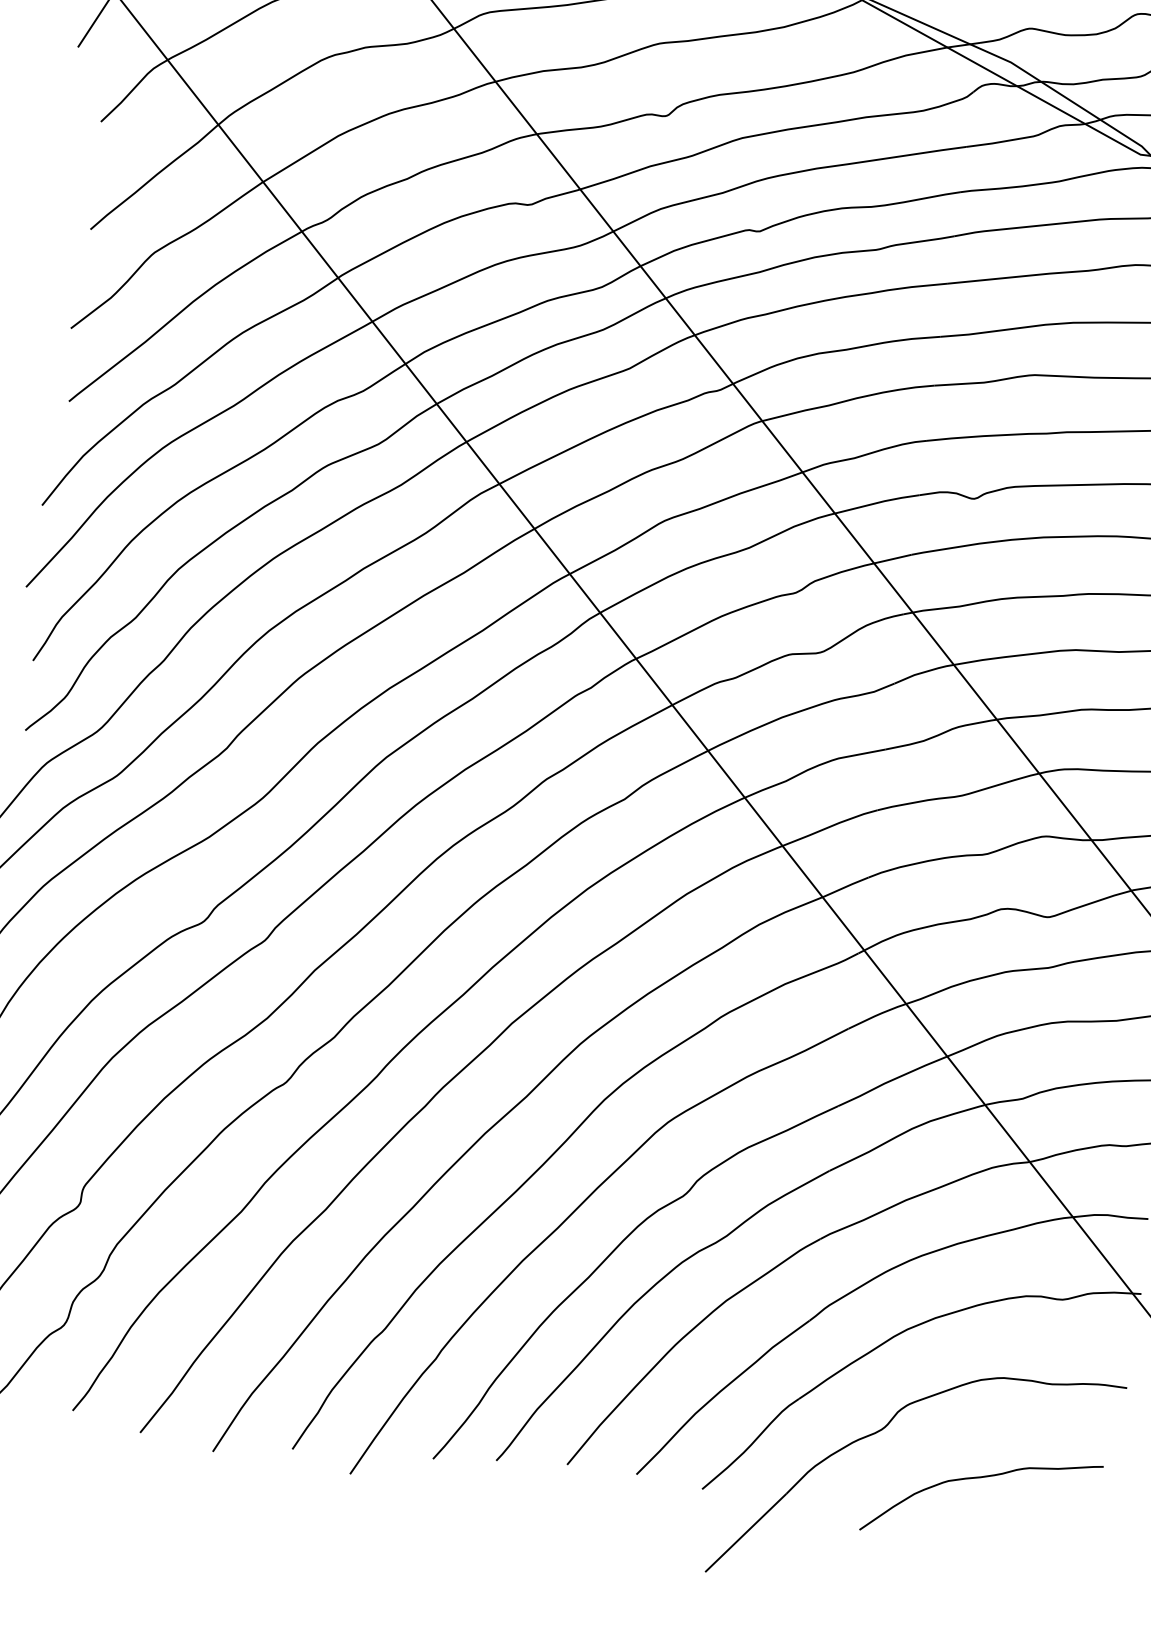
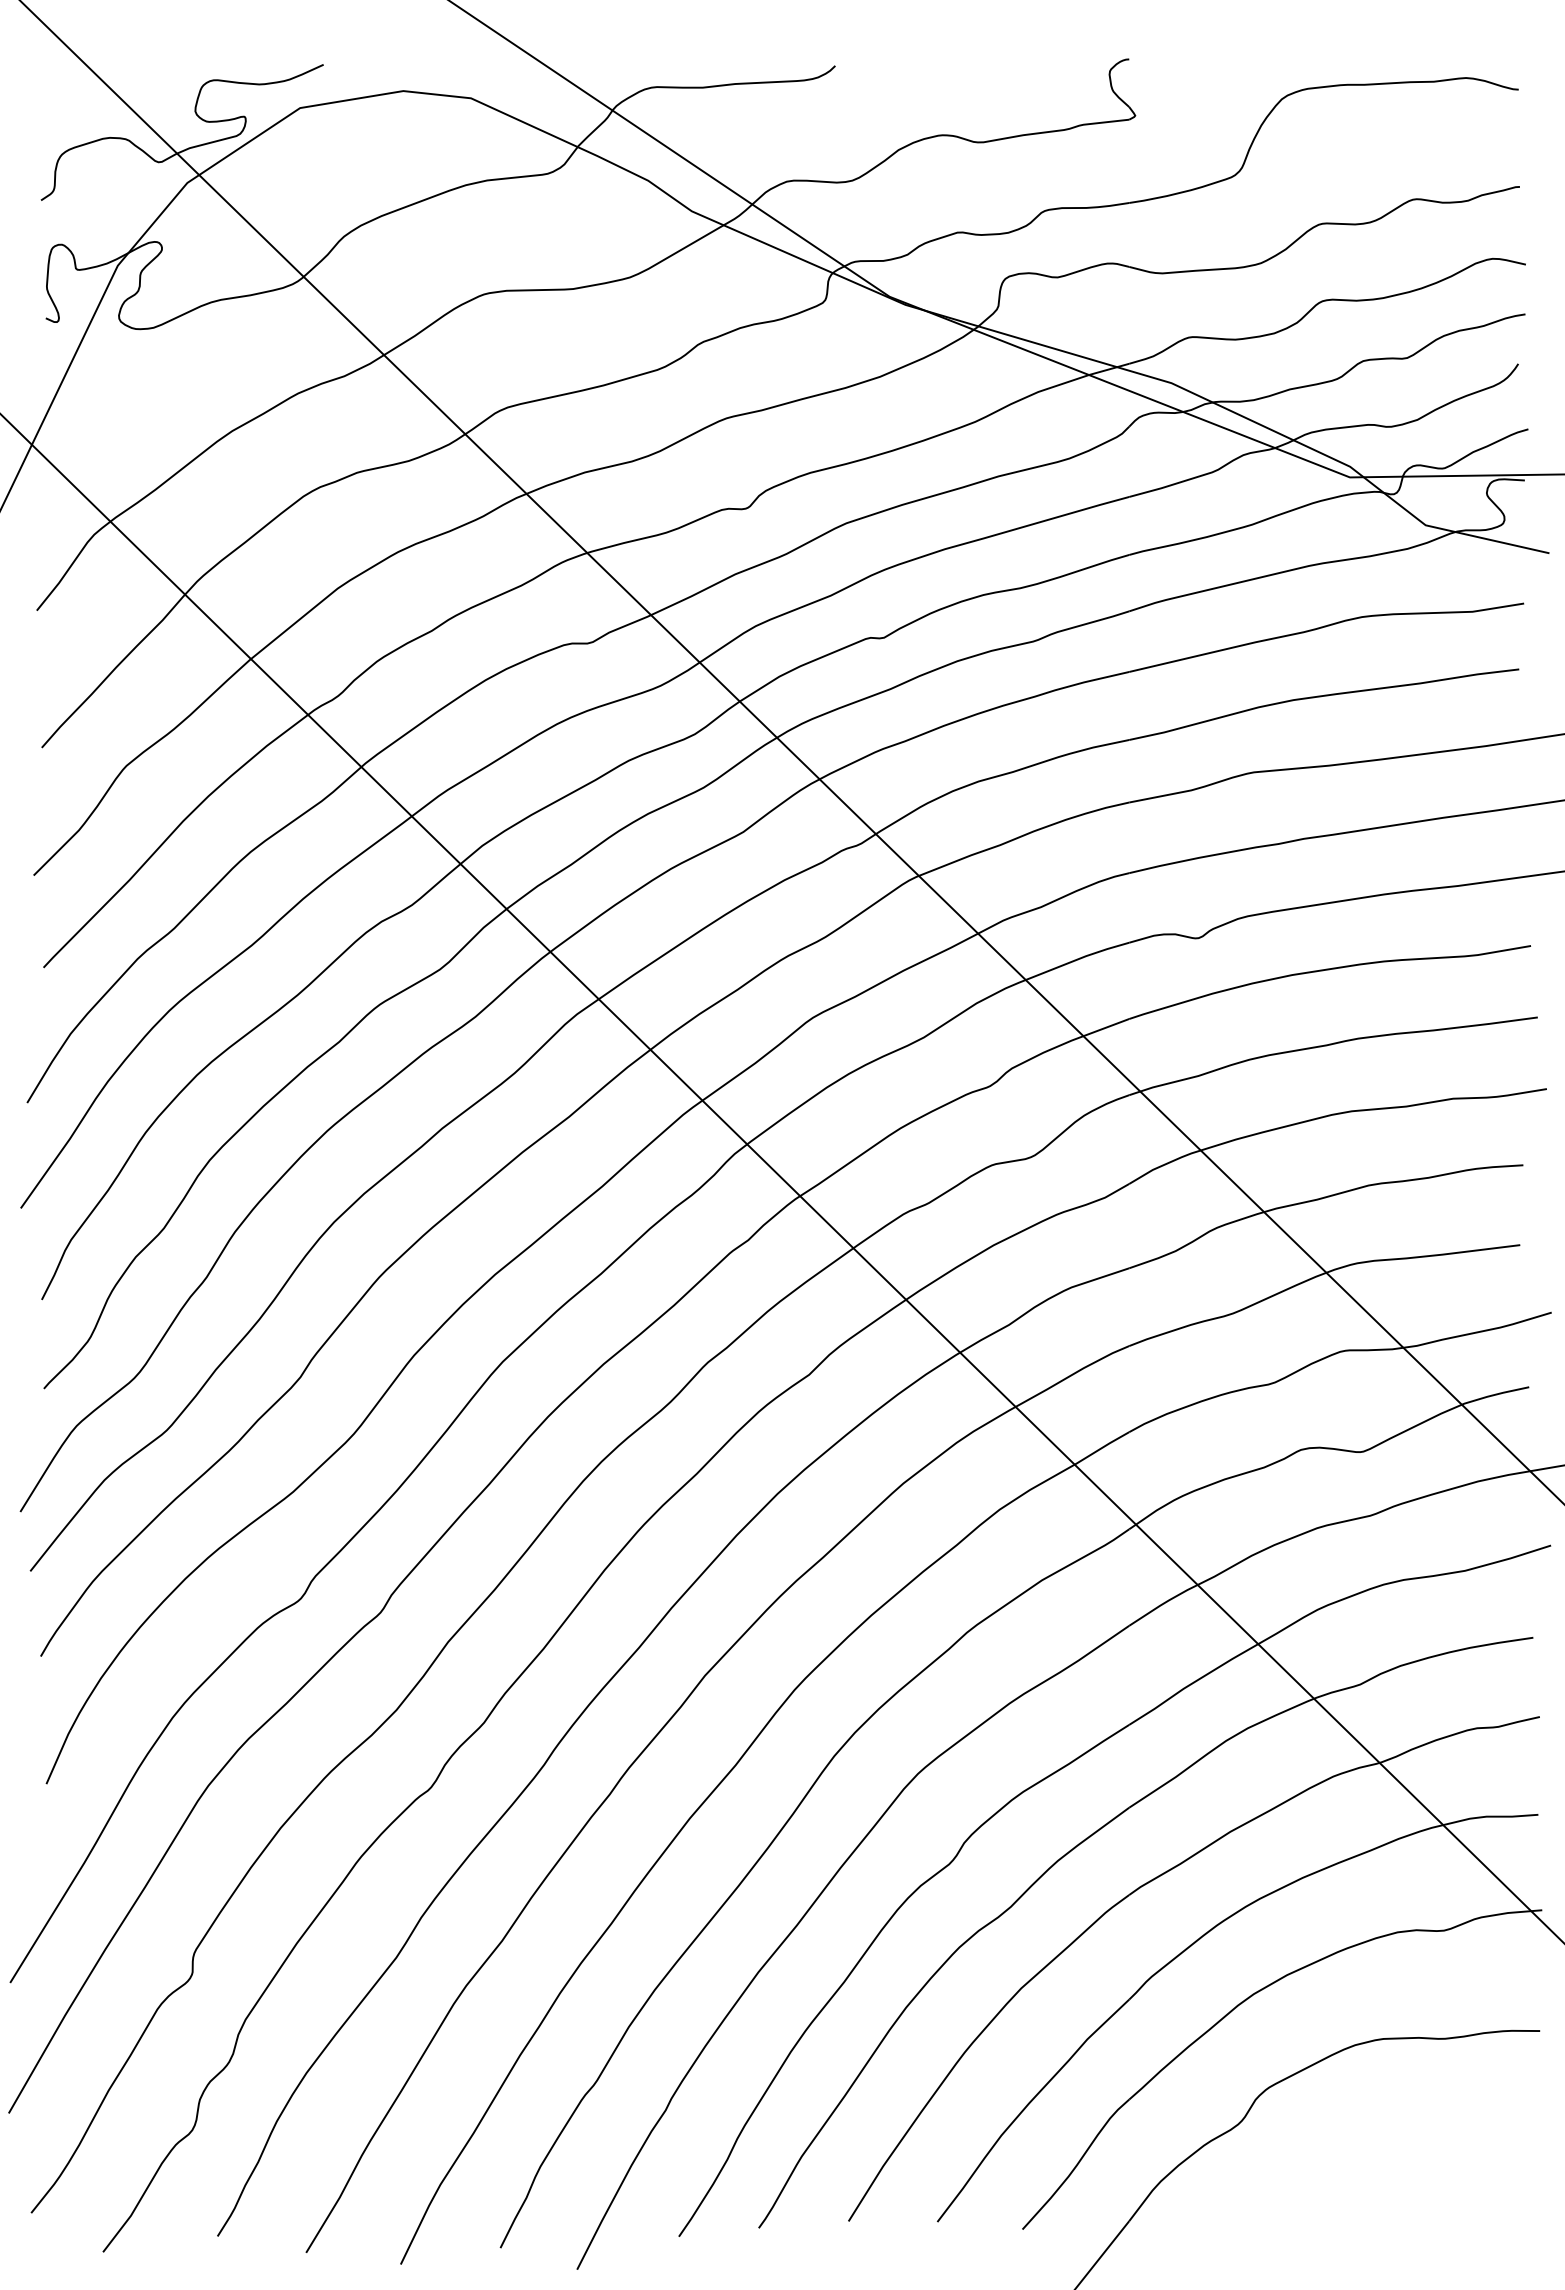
curve: (978, 1478) -> (1368, 2169), removed

